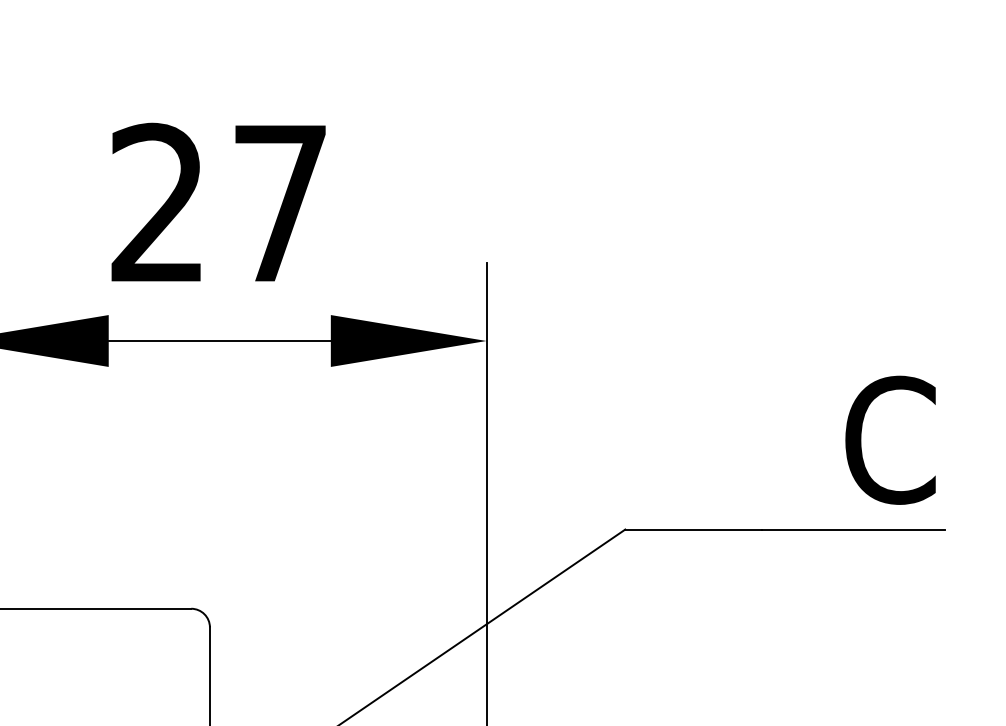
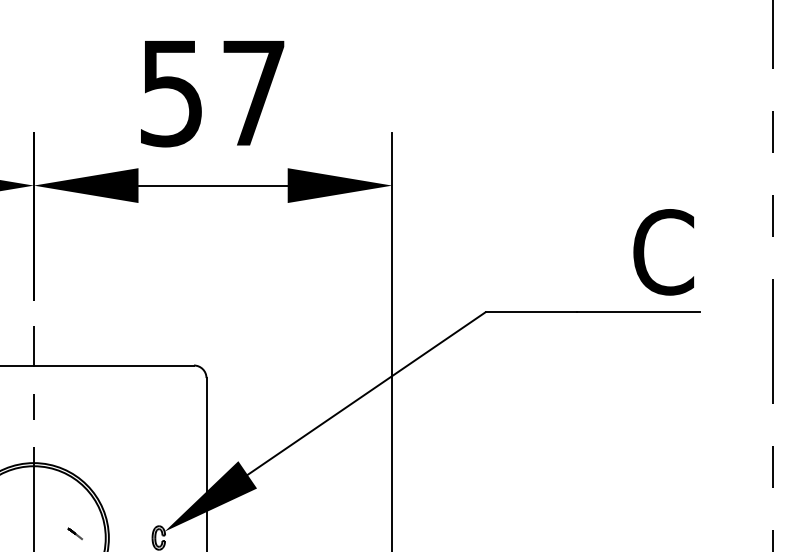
text: (156, 203) -> (170, 93), 27 -> 57

